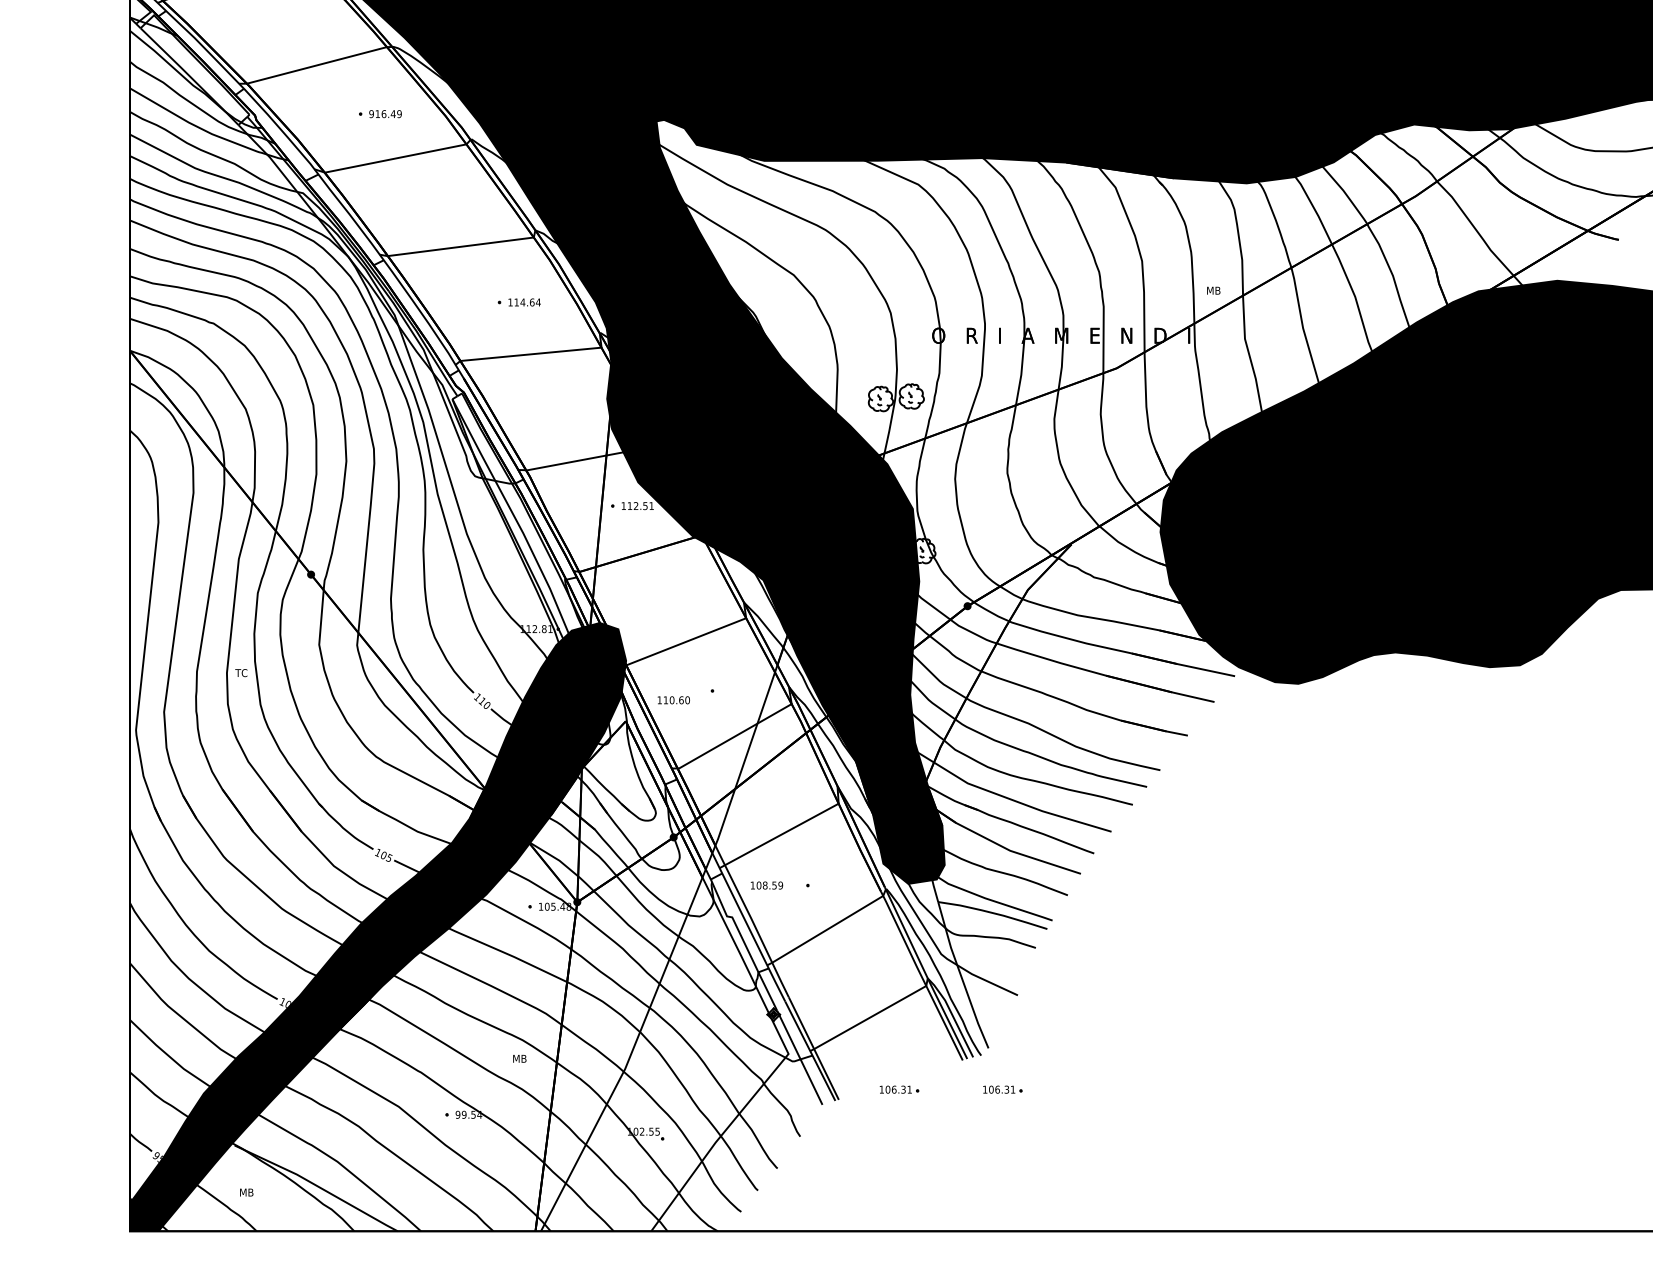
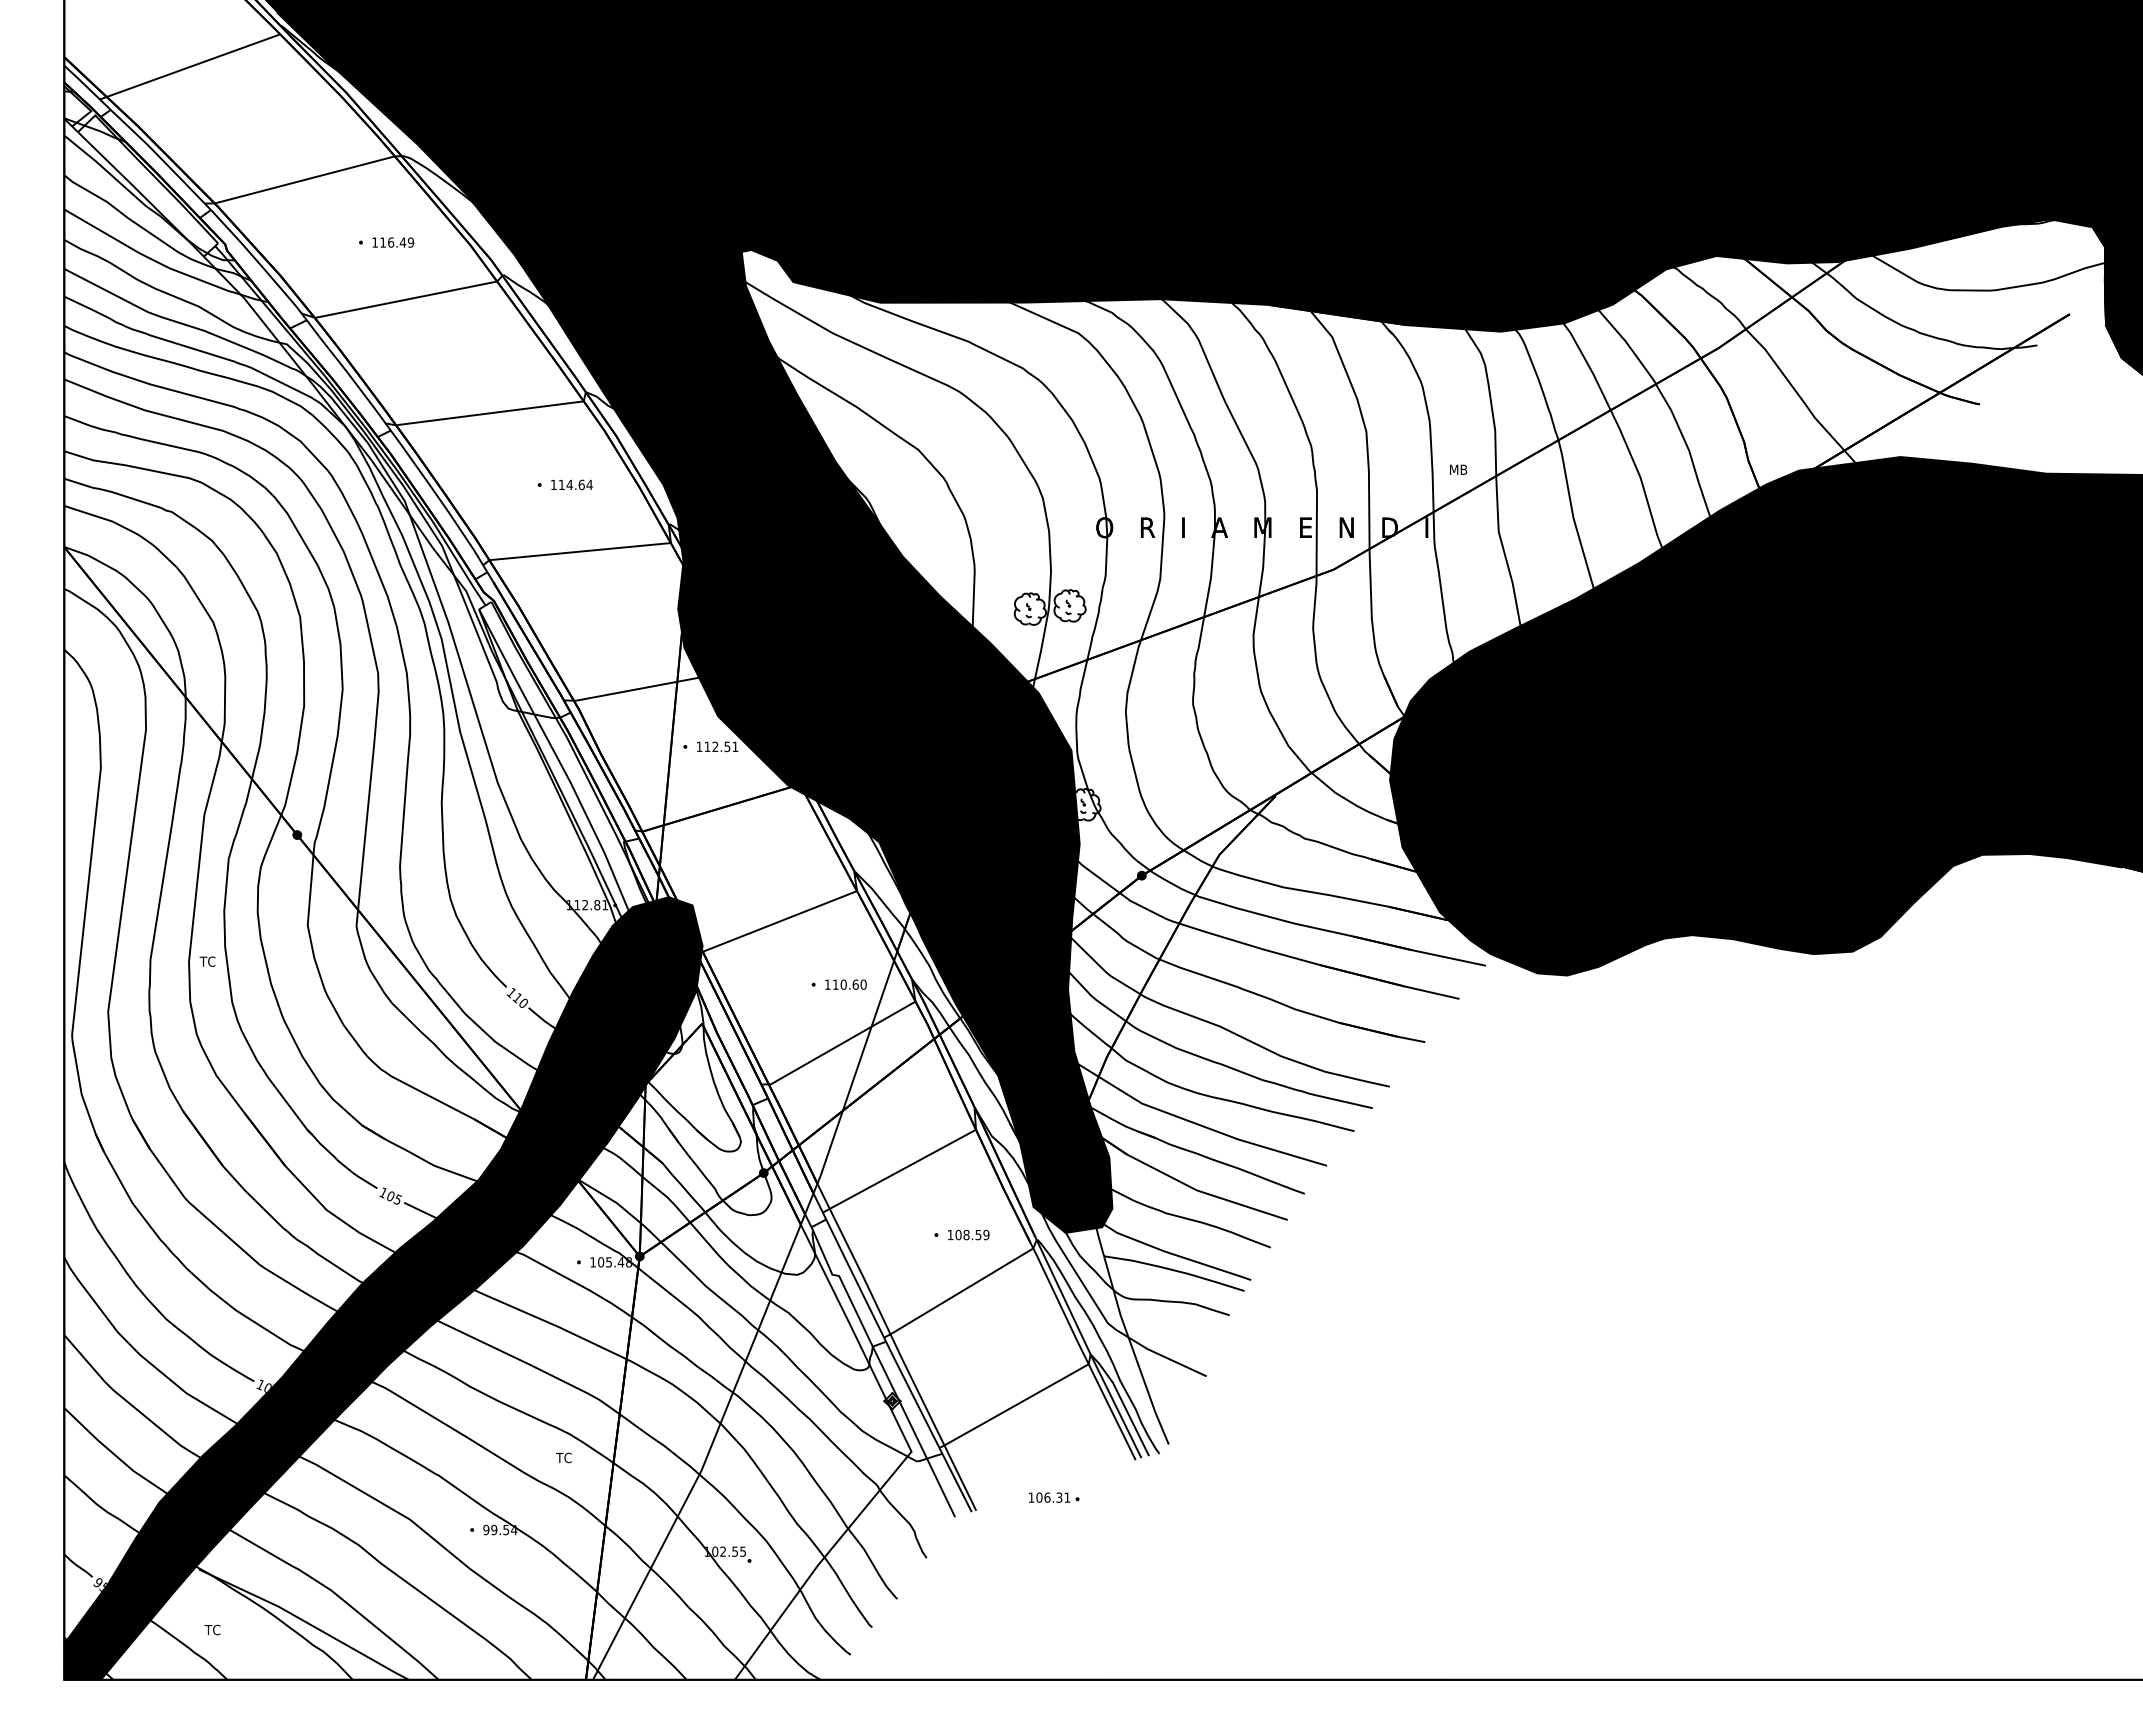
text: (371, 114) -> (375, 242), 916.49 -> 116.49
text: (673, 700) -> (845, 984), moved
text: (766, 885) -> (968, 1234), moved
text: (519, 1058) -> (565, 1457), MB -> TC
part: (1003, 1089) -> (1187, 1497), removed
text: (245, 1192) -> (213, 1629), MB -> TC

